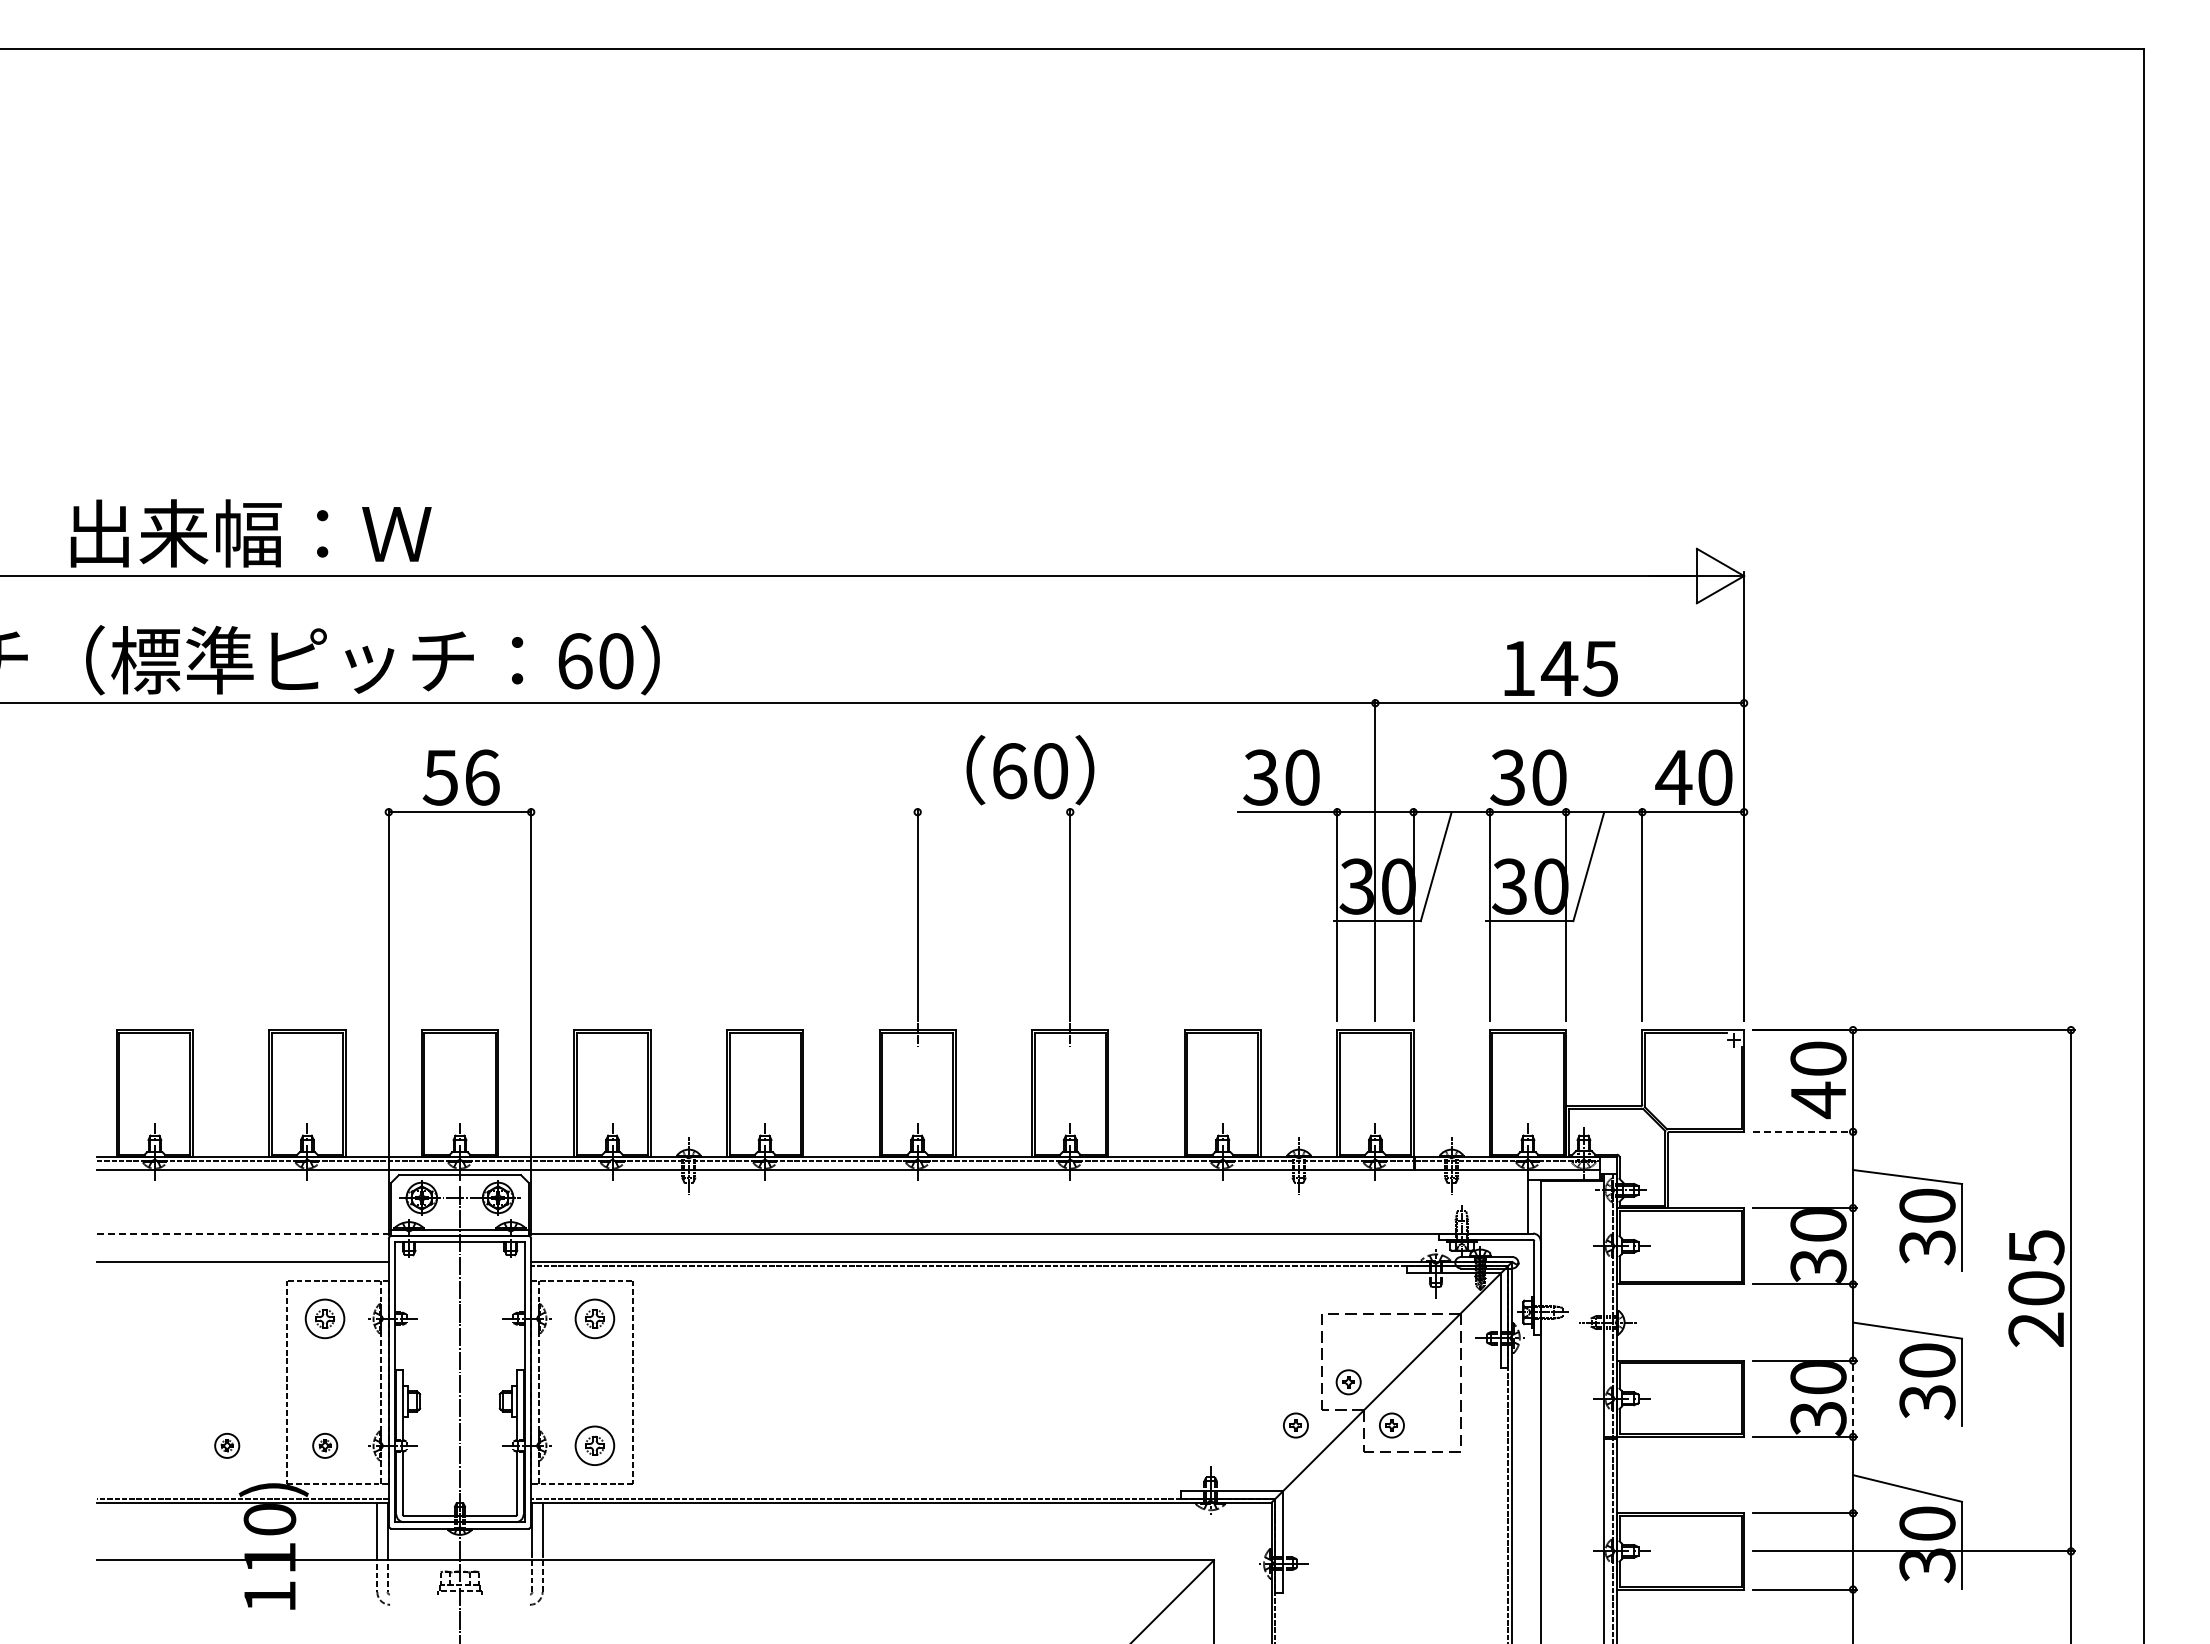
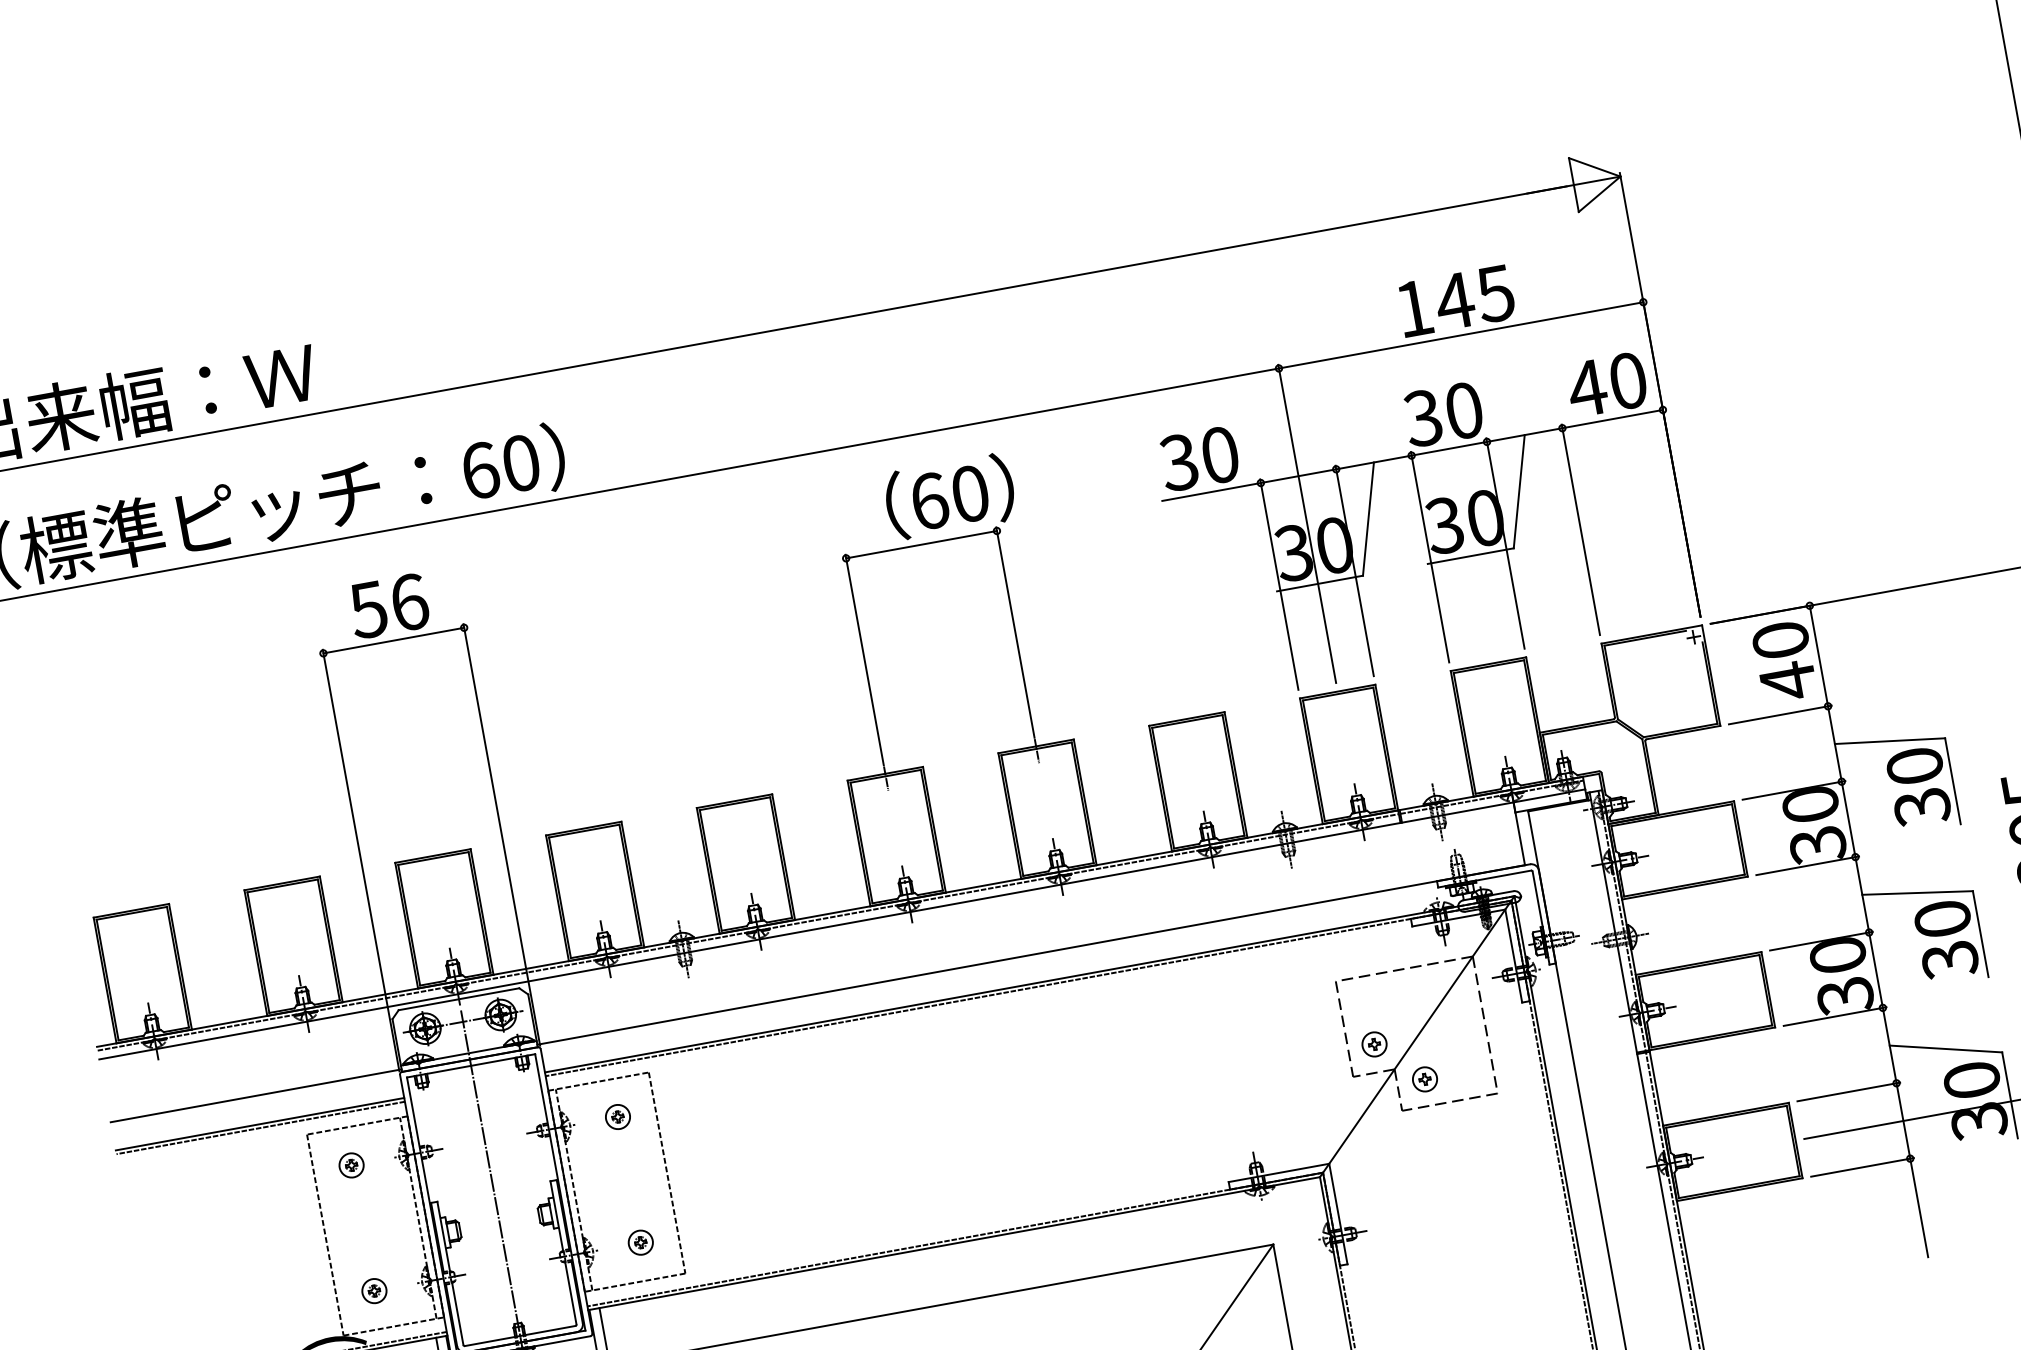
line: (993, 812) -> (921, 545), added
line: (1804, 1131) -> (1779, 714), dashed -> solid
line: (244, 1233) -> (256, 1095), dashed -> solid
line: (242, 1265) -> (260, 1127), added
part: (325, 1318) -> (351, 1165), size x0.62
part: (594, 1318) -> (617, 1116), size x0.62
line: (1853, 1398) -> (1876, 969), dashed -> solid
part: (1295, 1425) -> (1329, 1096), removed
part: (227, 1445) -> (277, 1308), removed
part: (594, 1445) -> (640, 1242), size x0.62

